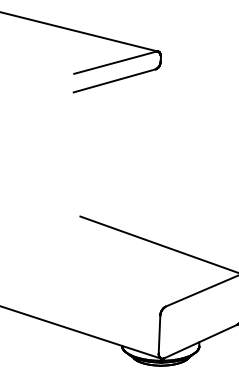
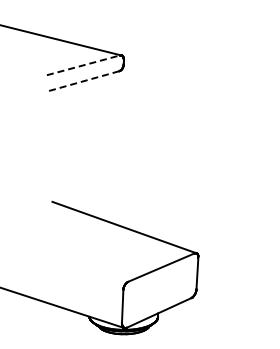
line: (115, 62) -> (83, 65), solid -> dashed
line: (114, 80) -> (82, 81), solid -> dashed

